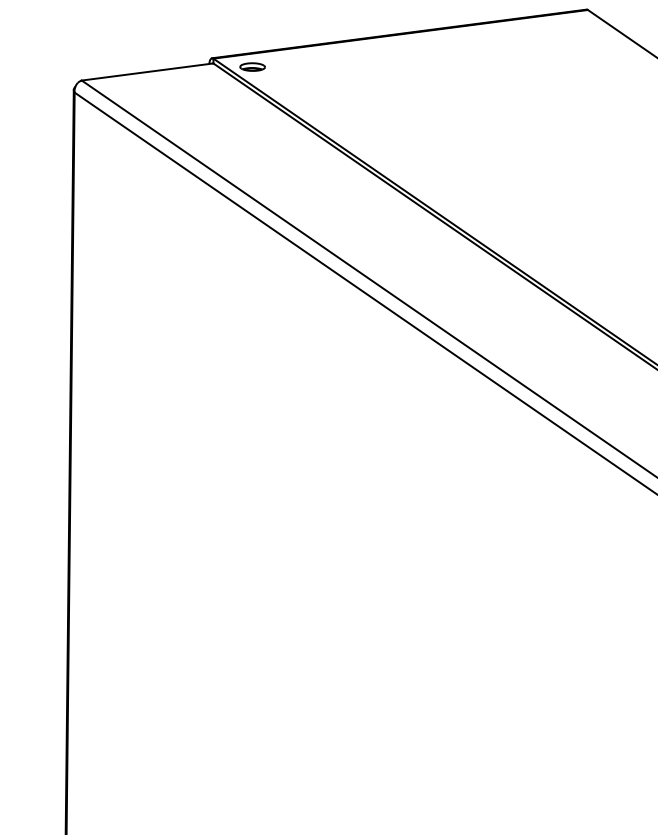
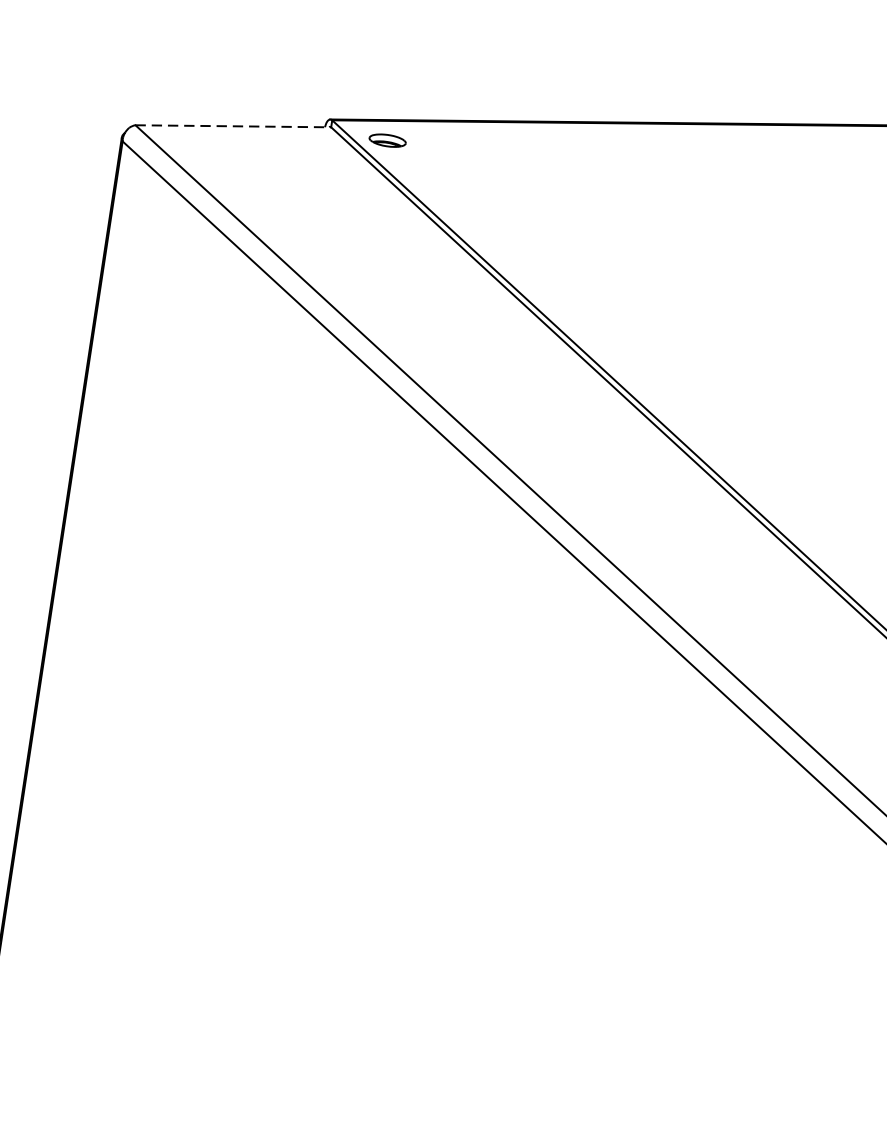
line: (148, 71) -> (234, 125), solid -> dashed

